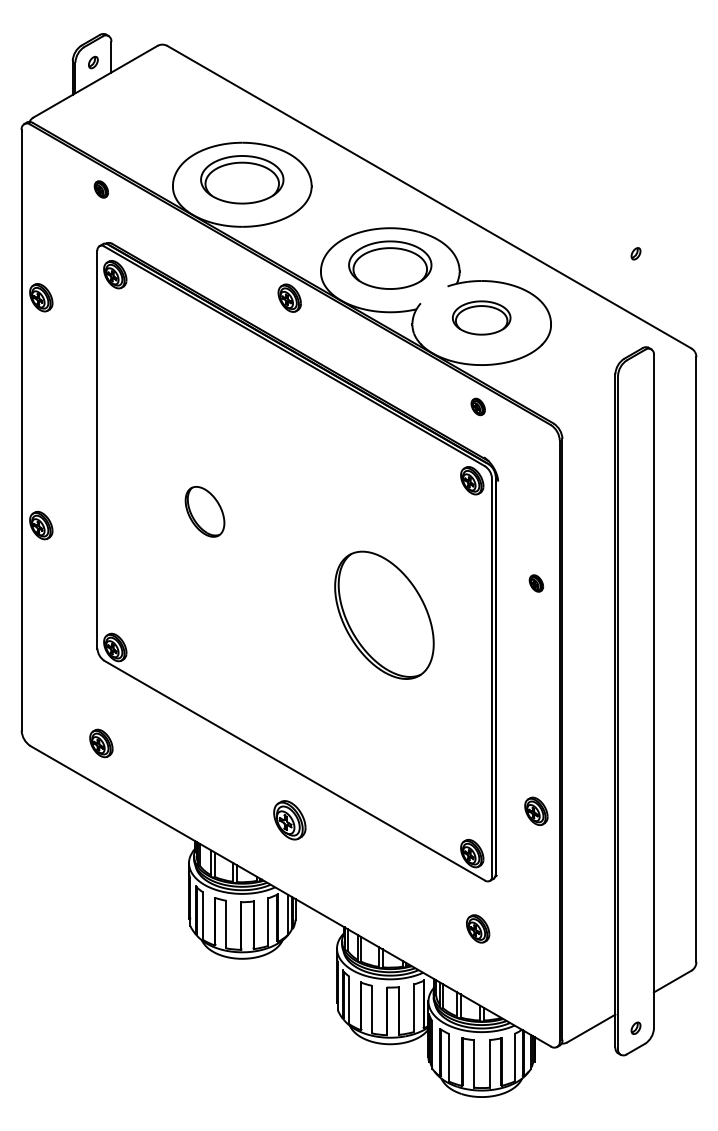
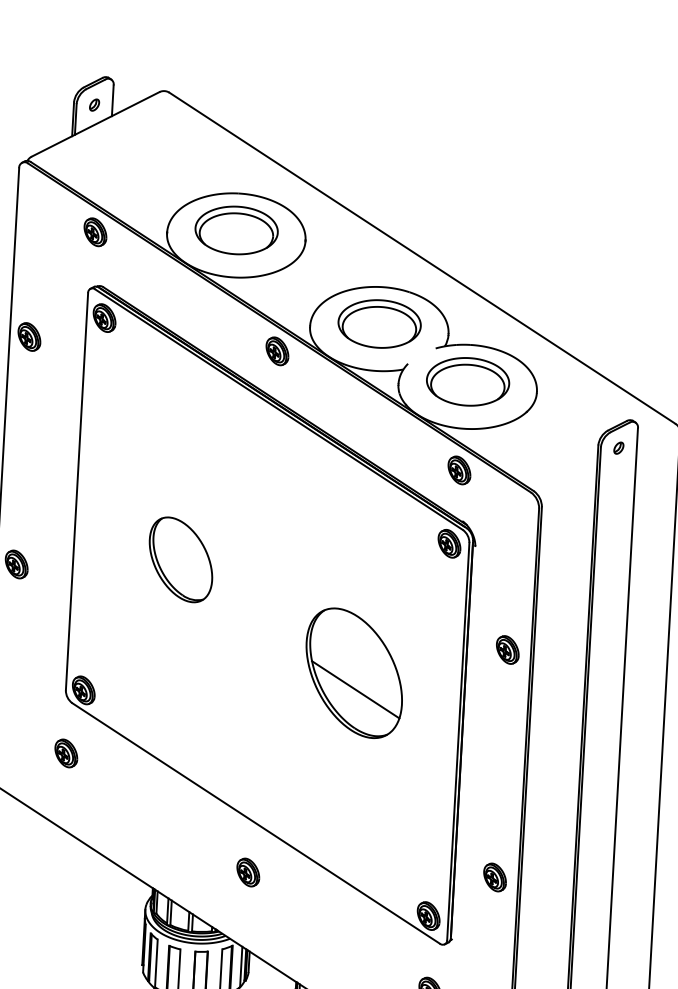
part: (101, 189) -> (95, 232), size x1.67
part: (635, 253) -> (618, 447), moved
part: (481, 317) -> (467, 381), size x1.43
part: (478, 406) -> (459, 470), size x1.67
part: (204, 511) -> (180, 559), size x1.67
part: (536, 583) -> (507, 649), size x1.67
line: (386, 631) -> (355, 689), added
part: (101, 743) -> (66, 753), moved
part: (289, 819) -> (248, 871), size x0.71

